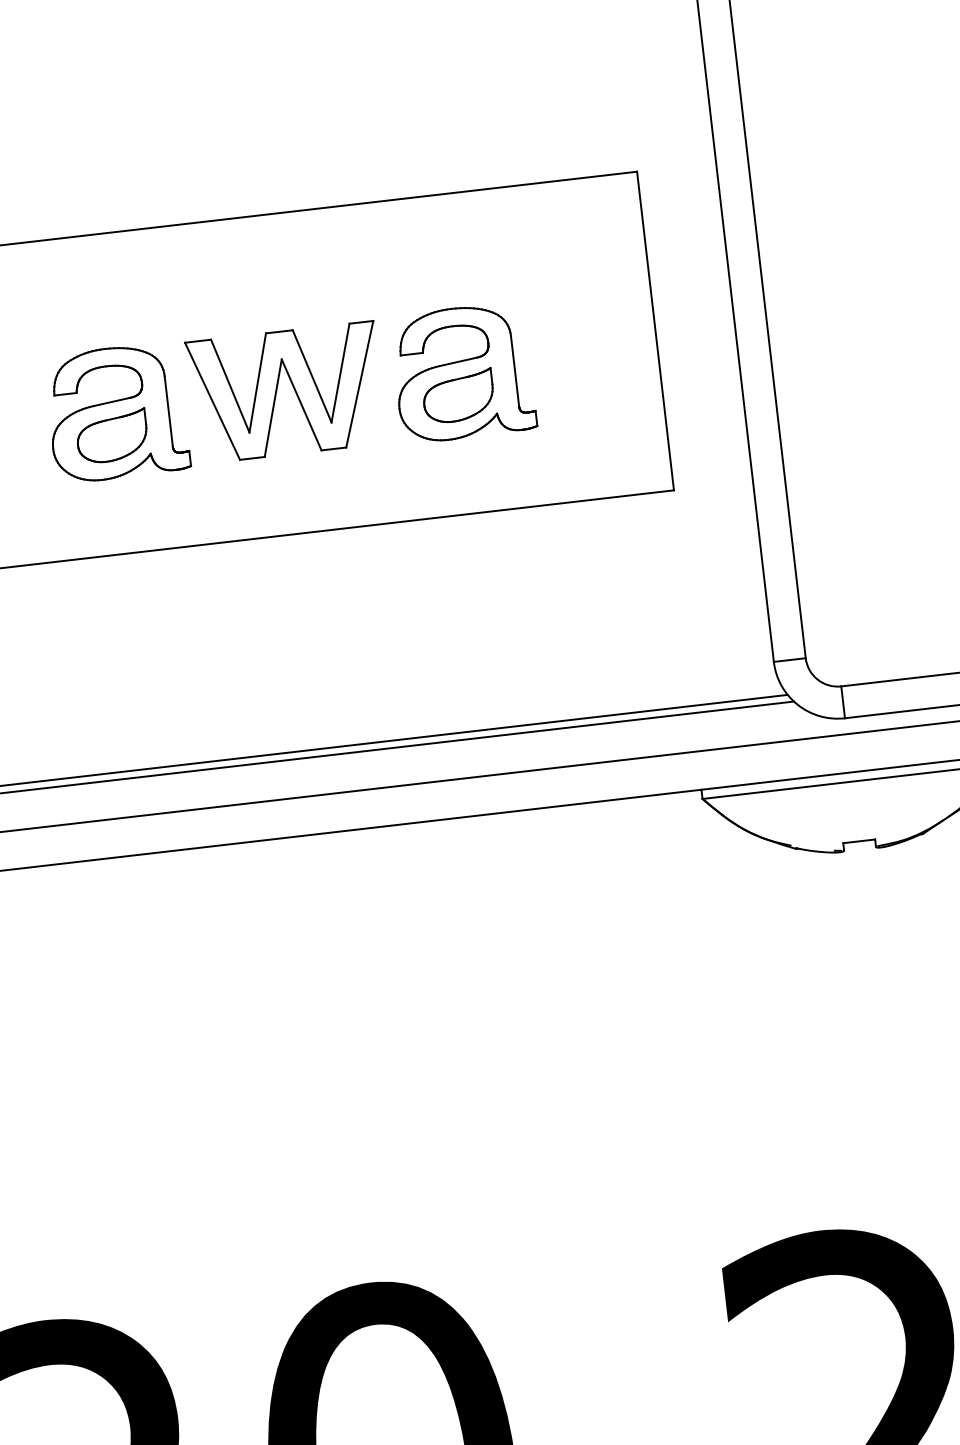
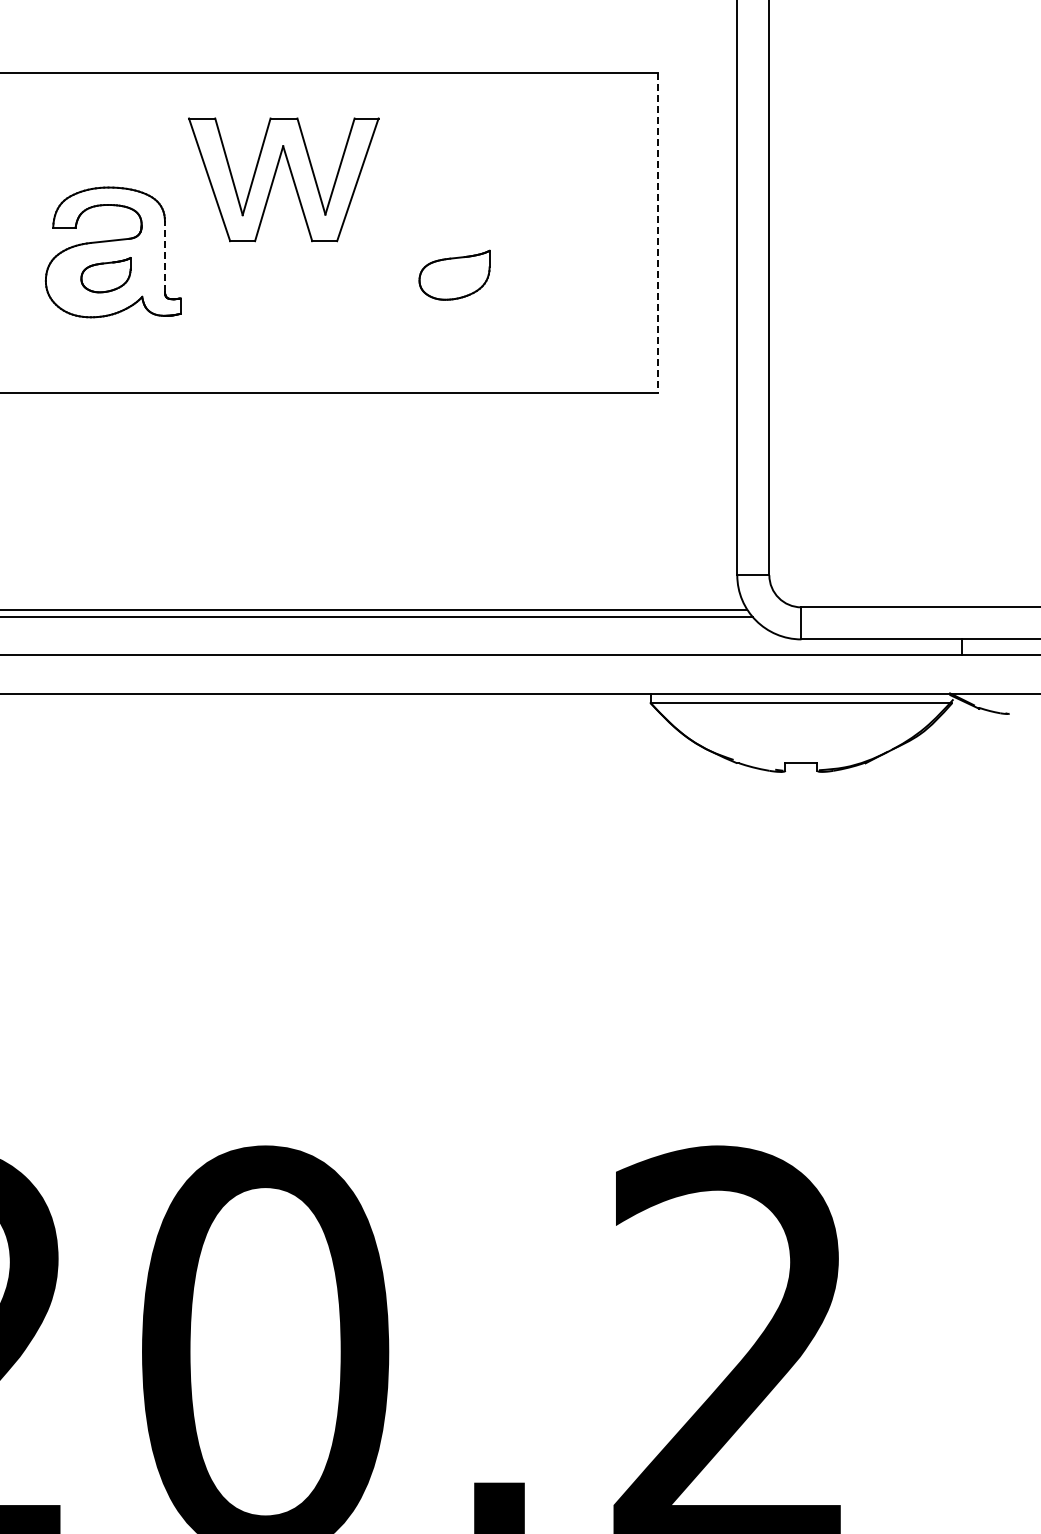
line: (655, 331) -> (657, 233), solid -> dashed
part: (462, 372) -> (461, 252), removed
part: (293, 389) -> (291, 177), moved
line: (168, 411) -> (164, 256), solid -> dashed
part: (111, 435) -> (105, 274), size x0.7

